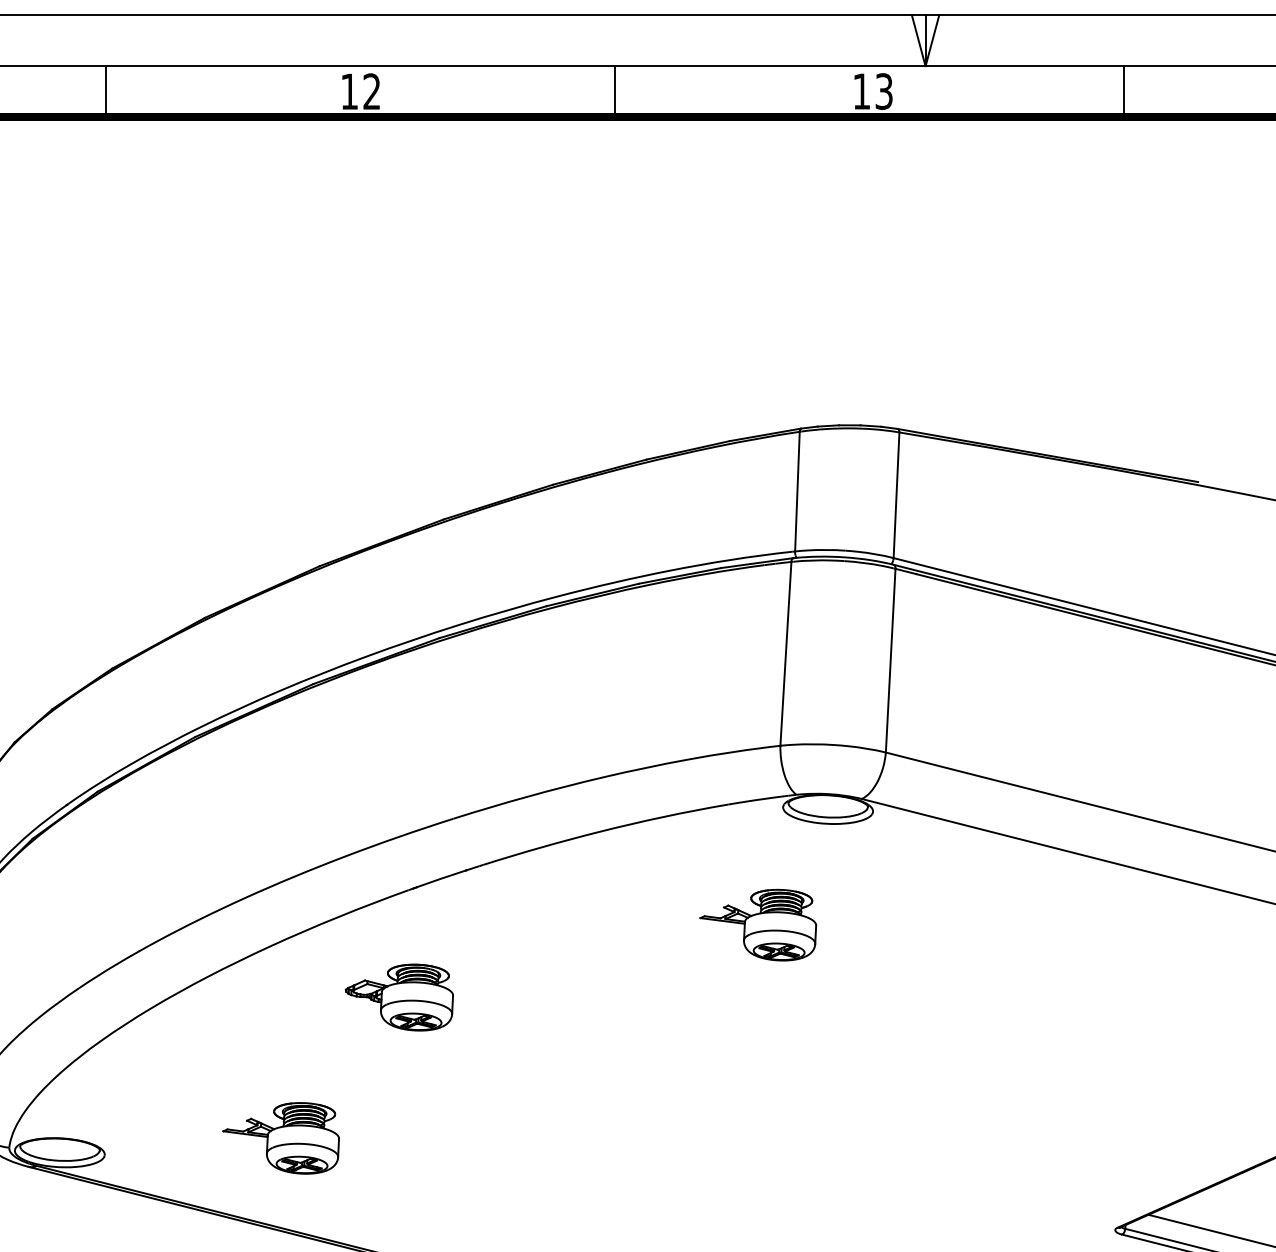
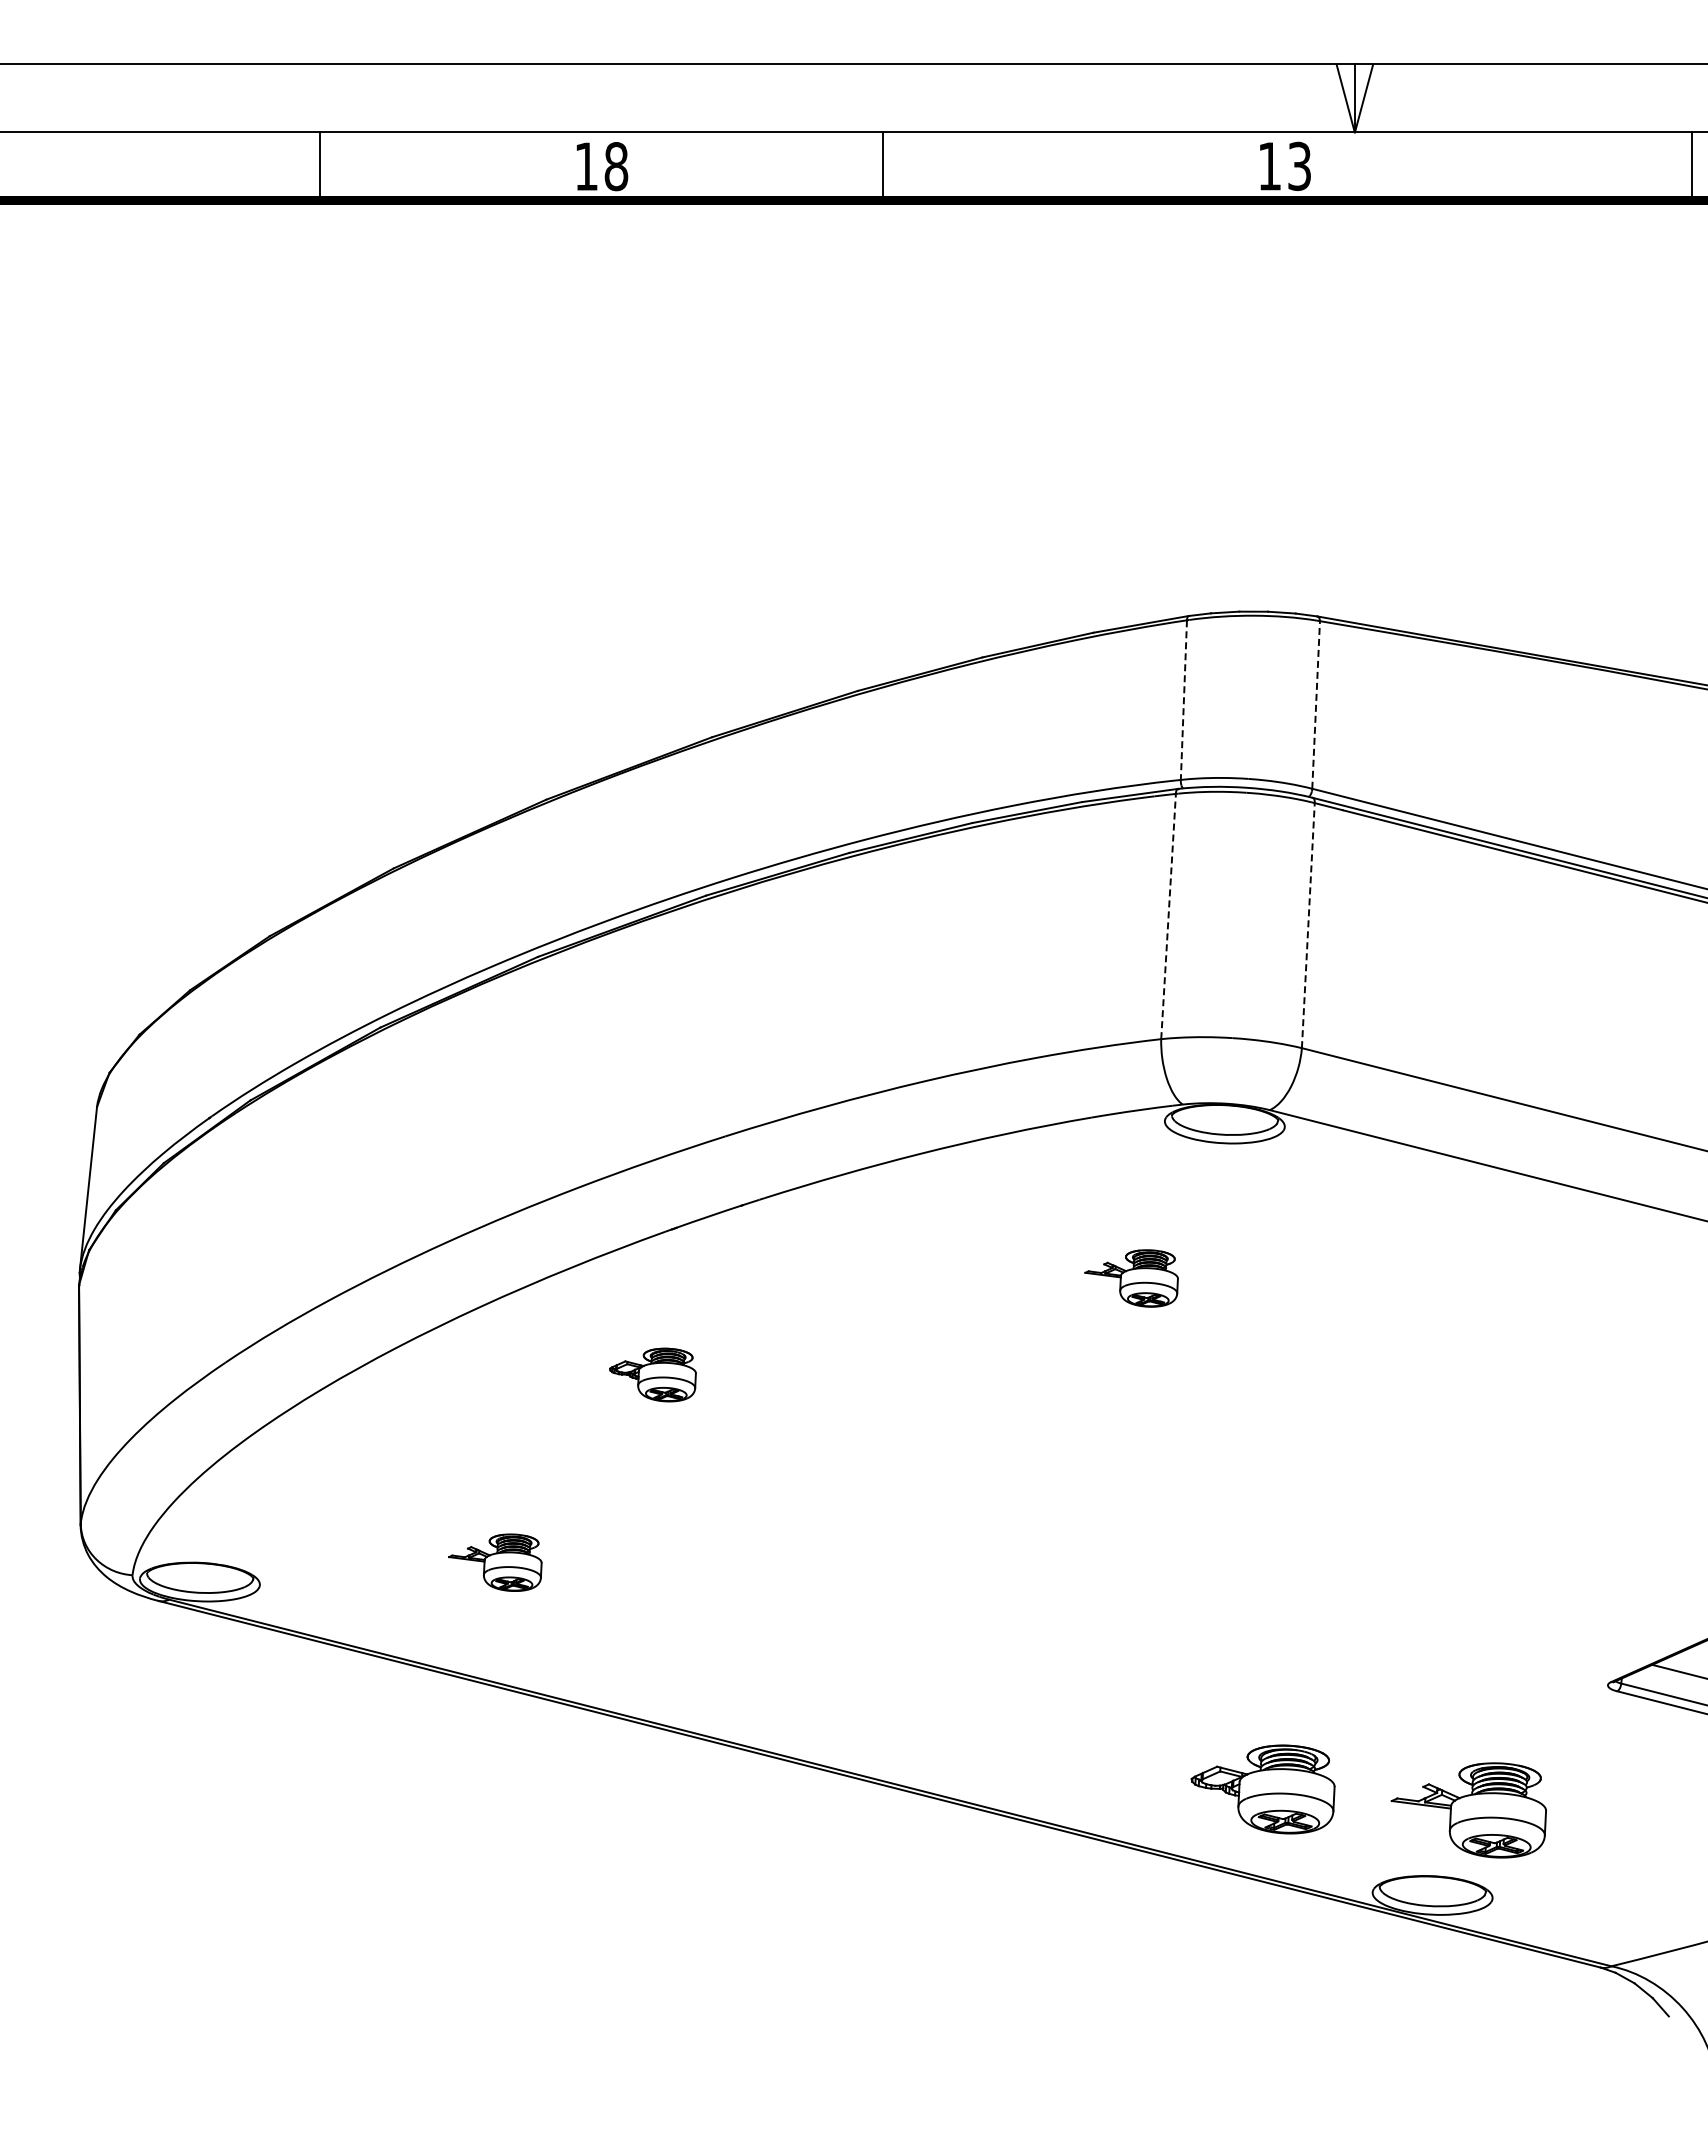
line: (105, 91) -> (320, 166), moved
text: (372, 91) -> (616, 166), 12 -> 18
line: (614, 91) -> (883, 166), moved
line: (1123, 91) -> (1691, 166), moved
line: (797, 491) -> (1183, 700), solid -> dashed
line: (896, 494) -> (1316, 704), solid -> dashed
line: (785, 653) -> (1168, 916), solid -> dashed
line: (890, 660) -> (1308, 925), solid -> dashed
part: (758, 925) -> (1131, 1278), size x0.6
part: (399, 997) -> (652, 1374), size x0.6
part: (281, 1138) -> (495, 1562), size x0.6

